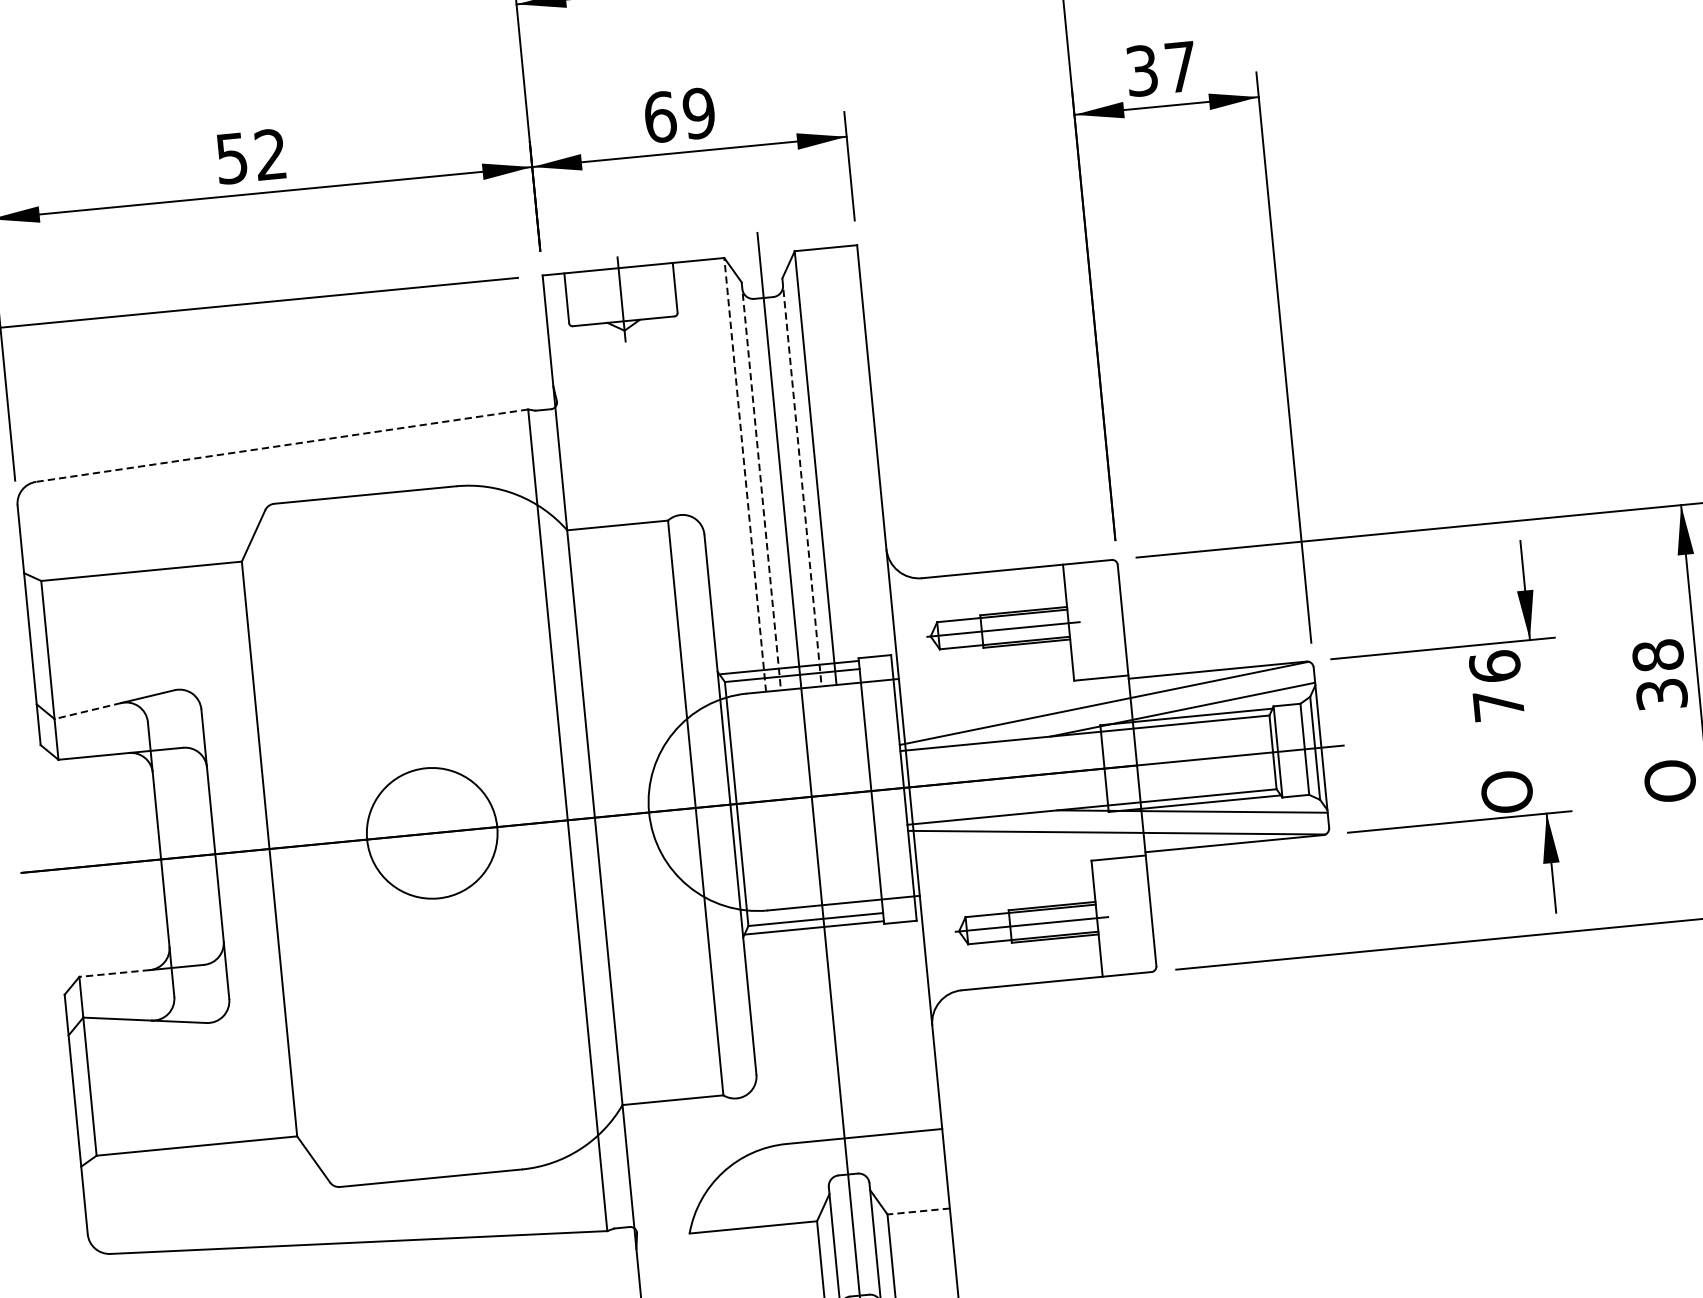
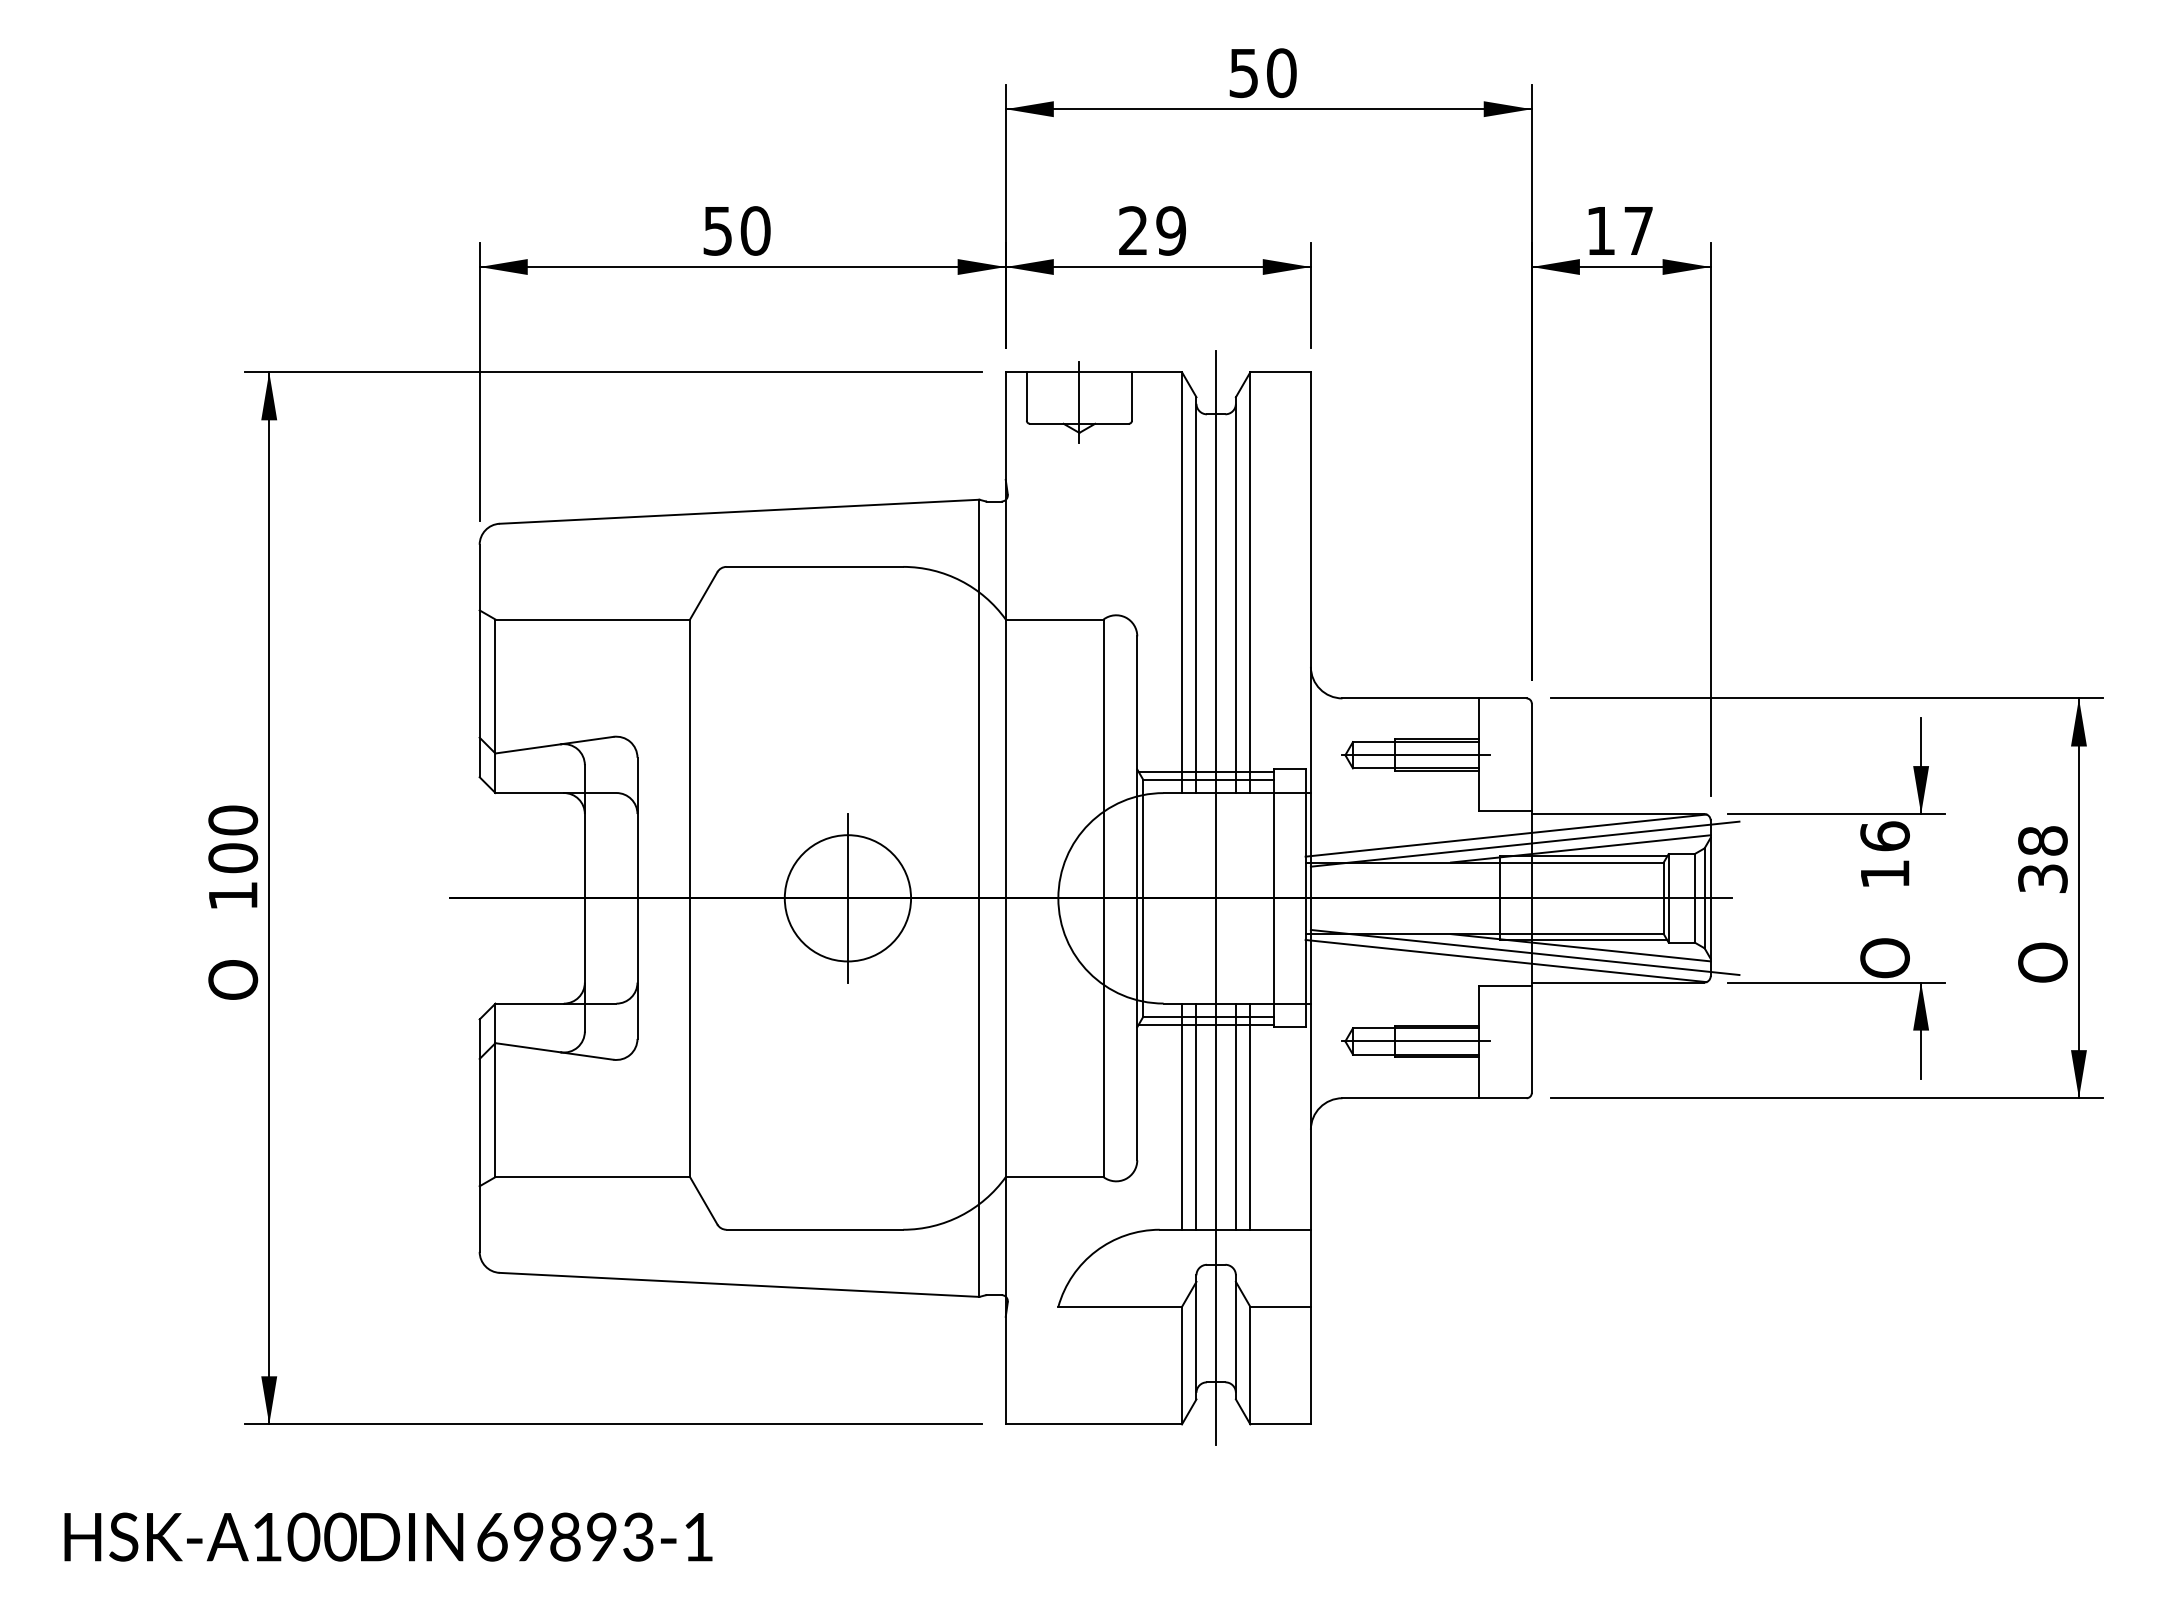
text: (1141, 70) -> (1600, 230), 37 -> 17
text: (660, 116) -> (1133, 230), 69 -> 29
text: (270, 154) -> (755, 230), 52 -> 50
line: (282, 445) -> (739, 511), dashed -> solid
line: (745, 474) -> (1182, 582), dashed -> solid
line: (801, 482) -> (1235, 595), dashed -> solid
line: (761, 486) -> (1196, 595), dashed -> solid
text: (1499, 705) -> (1885, 874), 76 -> 16
line: (1124, 709) -> (1524, 843), added
line: (87, 710) -> (527, 748), dashed -> solid
line: (1134, 822) -> (1524, 952), added
line: (431, 833) -> (847, 898), added
line: (114, 973) -> (529, 1003), dashed -> solid
line: (868, 1018) -> (1250, 1116), added
line: (853, 1019) -> (1235, 1116), added
line: (813, 1023) -> (1196, 1116), added
line: (798, 1025) -> (1182, 1116), added
line: (918, 1211) -> (1280, 1306), dashed -> solid

